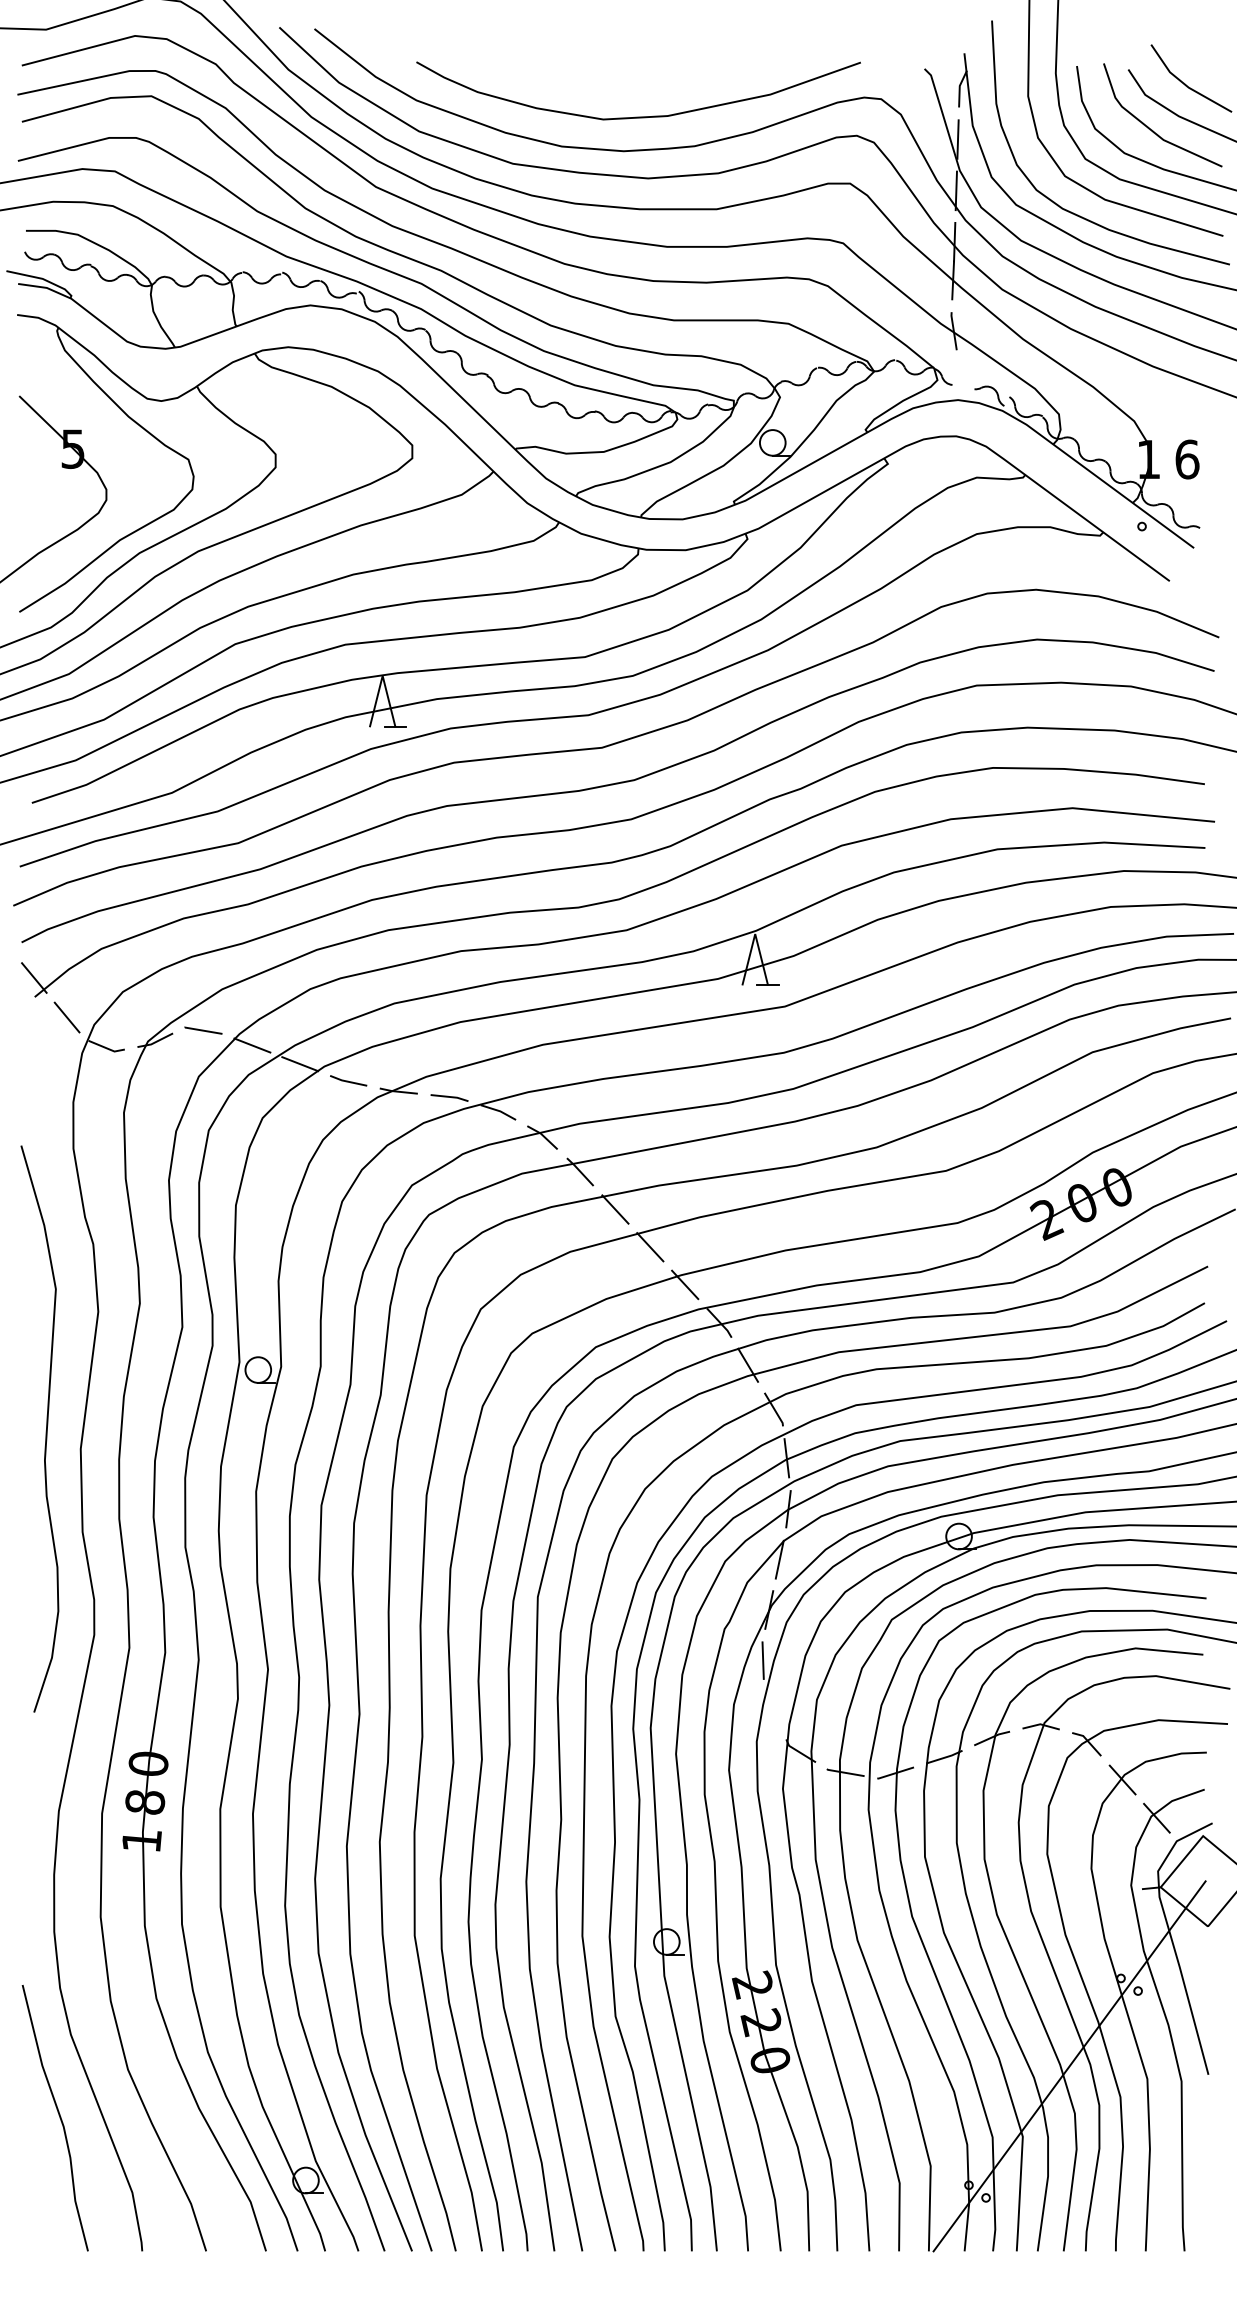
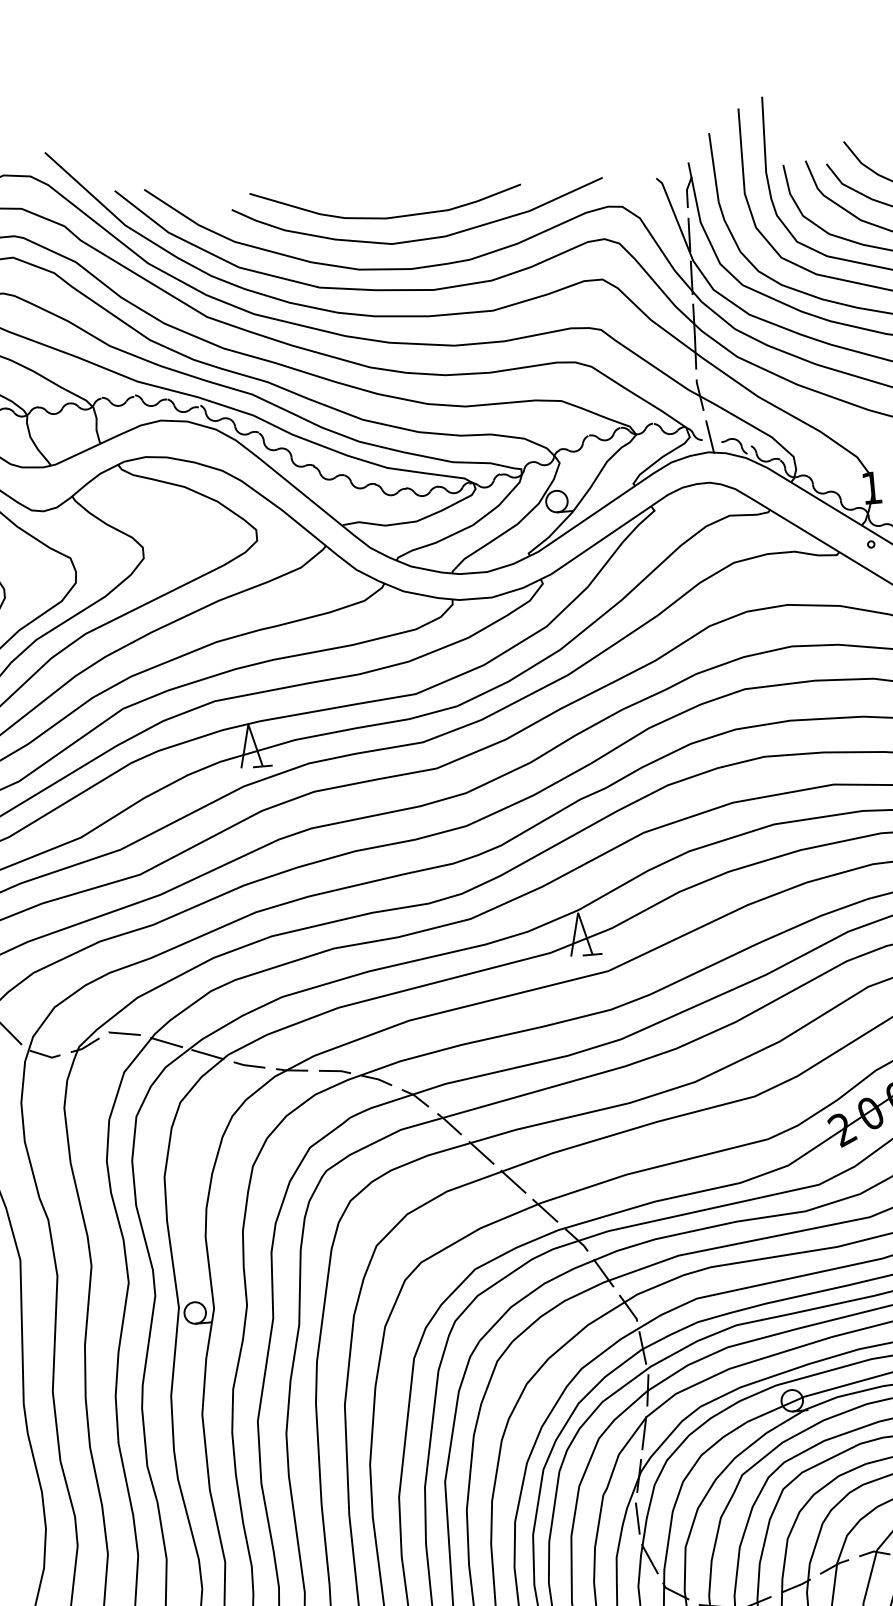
curve: (601, 87) -> (388, 217), added
line: (961, 381) -> (709, 436), added
line: (773, 1709) -> (650, 1558), added

